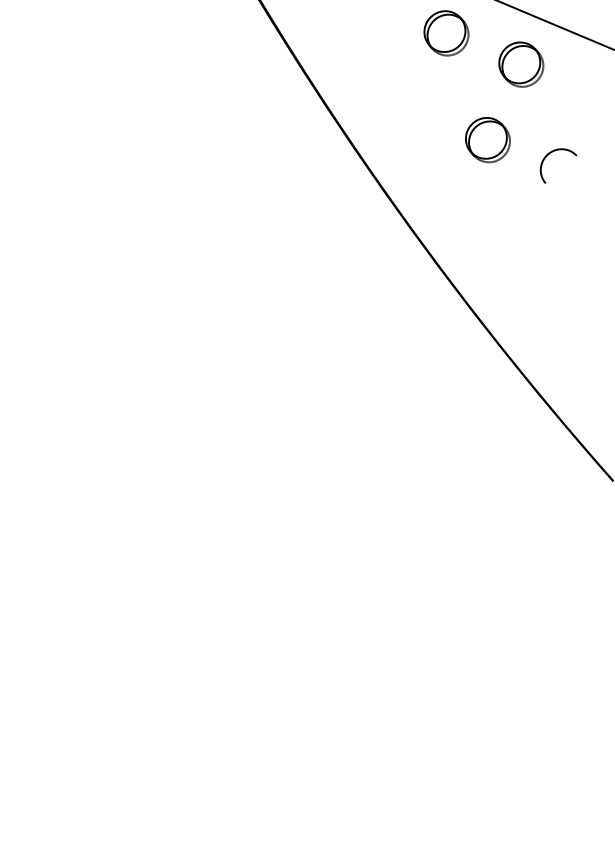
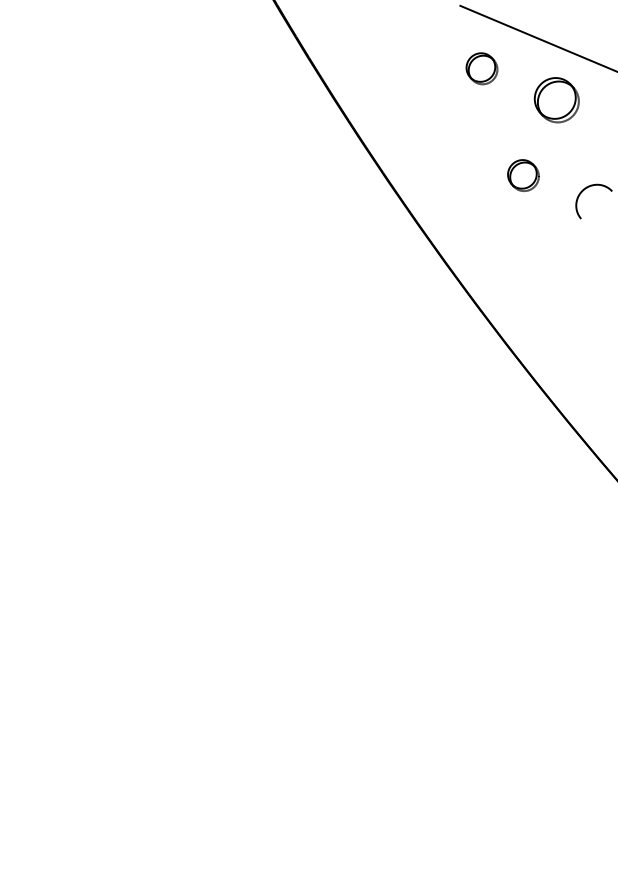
part: (446, 32) -> (481, 68), size x0.7
part: (488, 139) -> (523, 175), size x0.7

